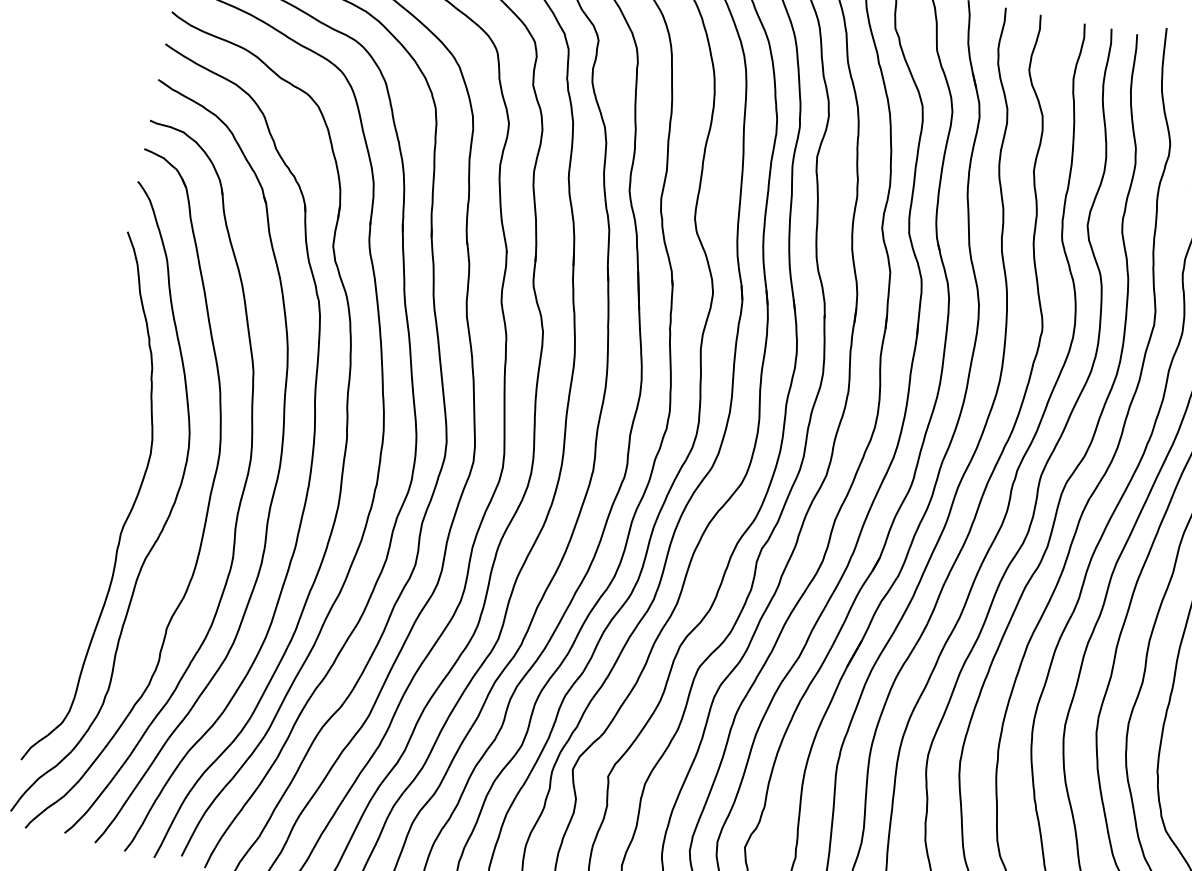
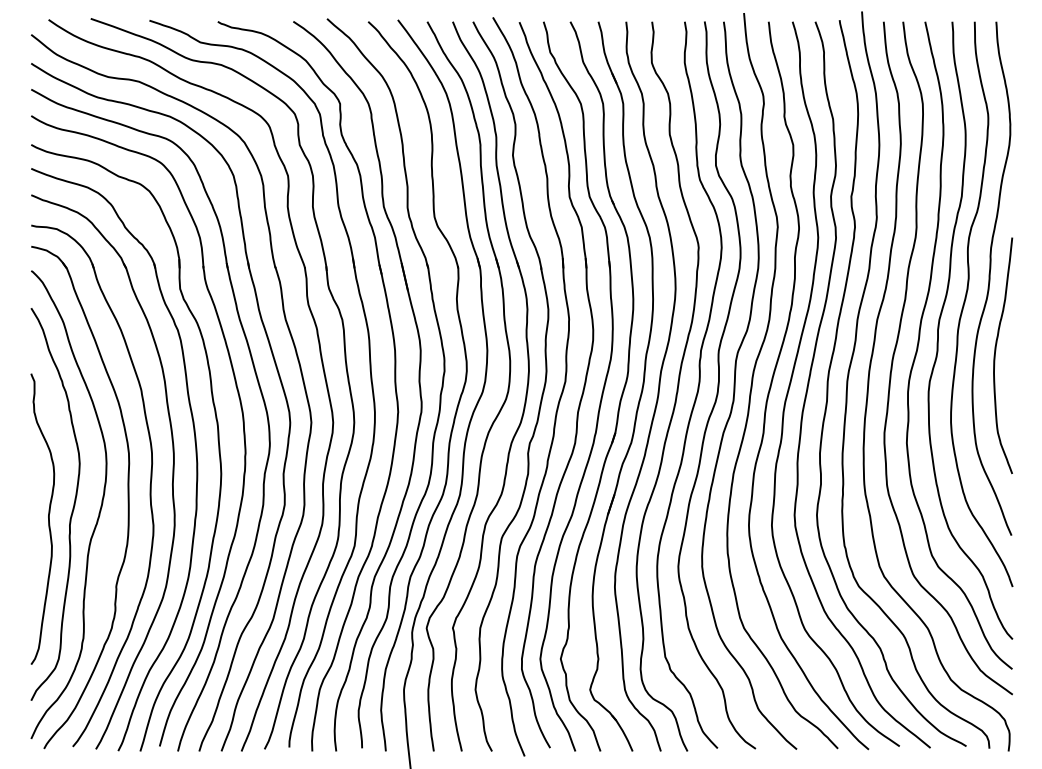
curve: (93, 519) -> (48, 518), added

